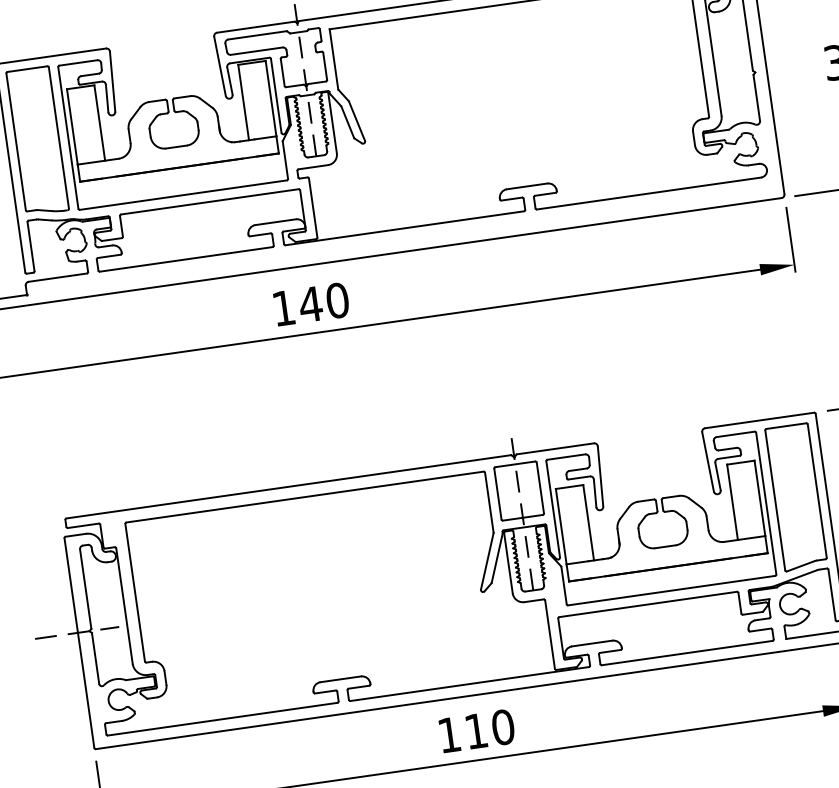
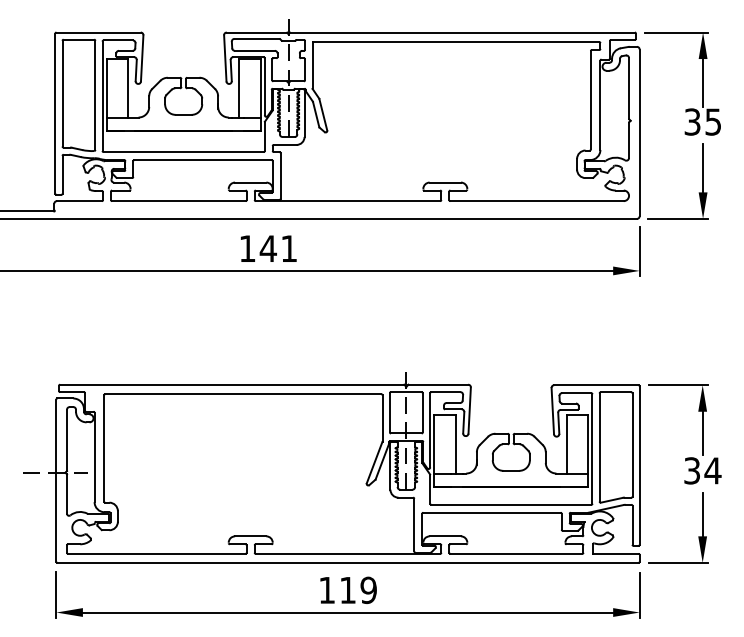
text: (337, 300) -> (289, 248), 140 -> 141
text: (502, 727) -> (368, 590), 110 -> 119

